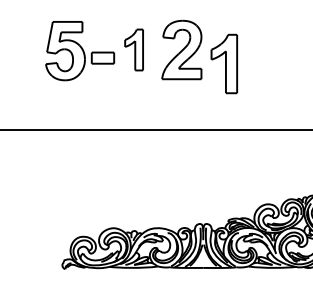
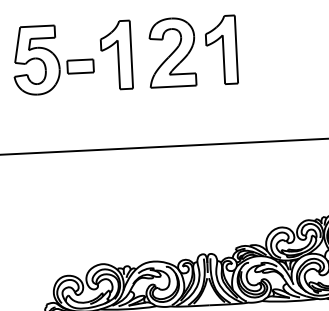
part: (133, 49) -> (115, 54), size x1.43
part: (224, 63) -> (221, 49), moved

